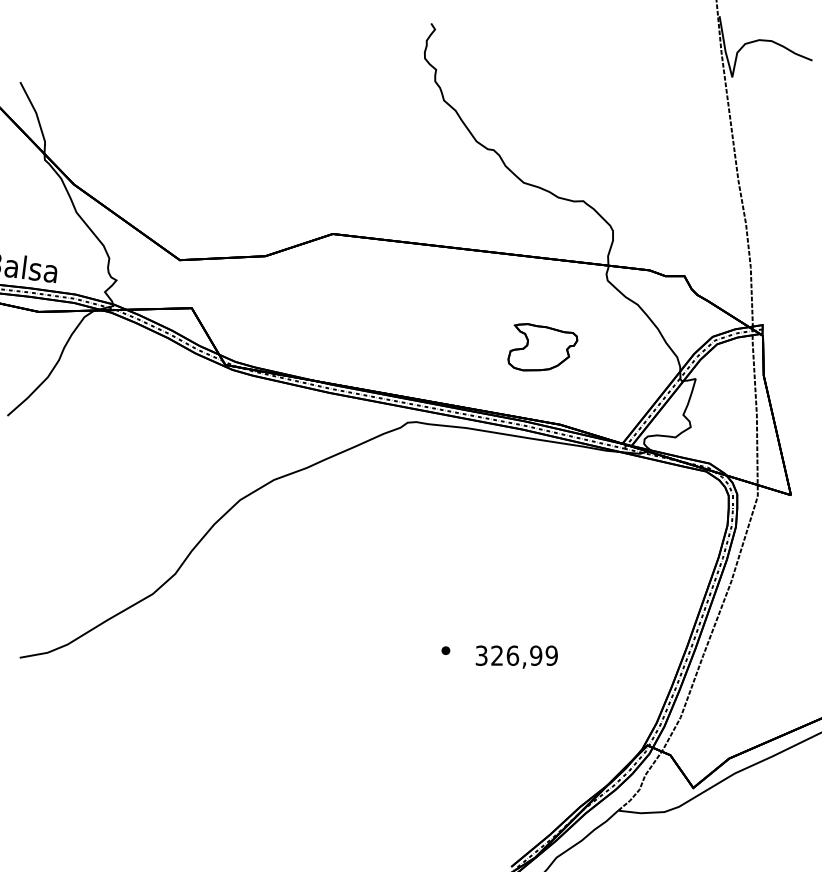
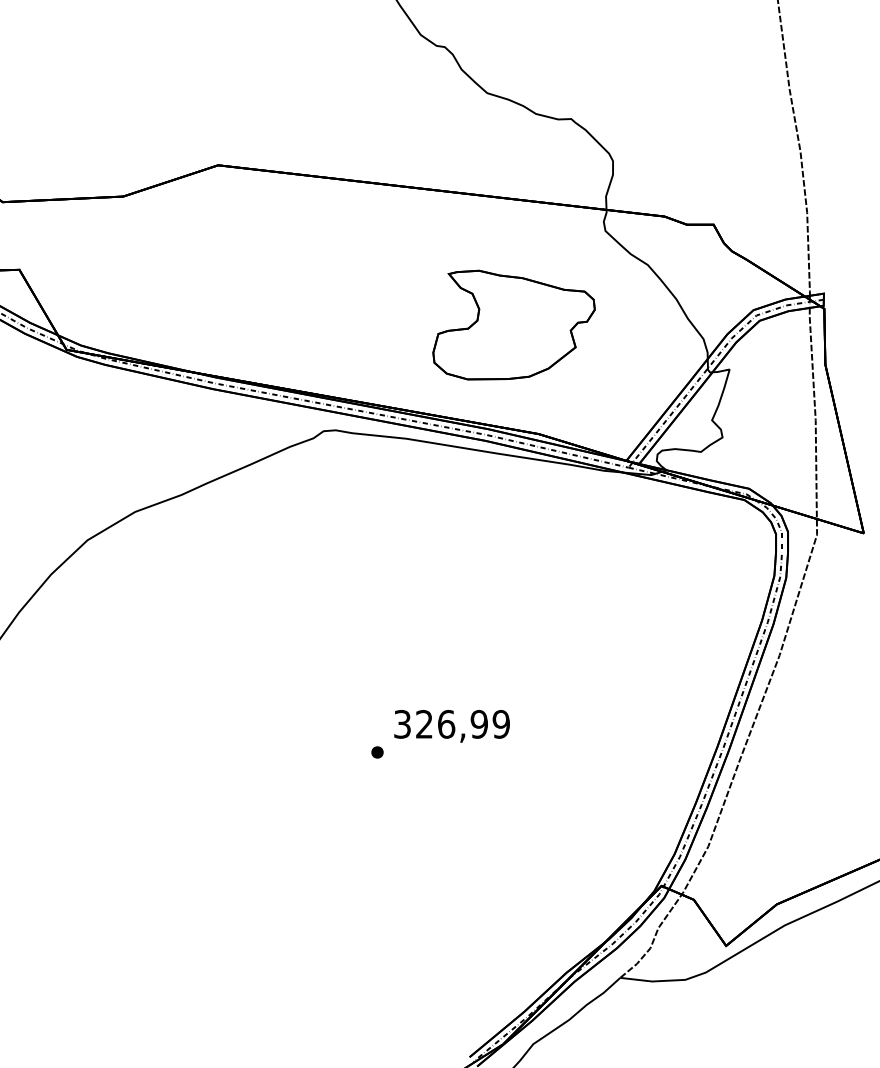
part: (542, 346) -> (513, 323), size x1.67
text: (516, 656) -> (451, 725), moved

